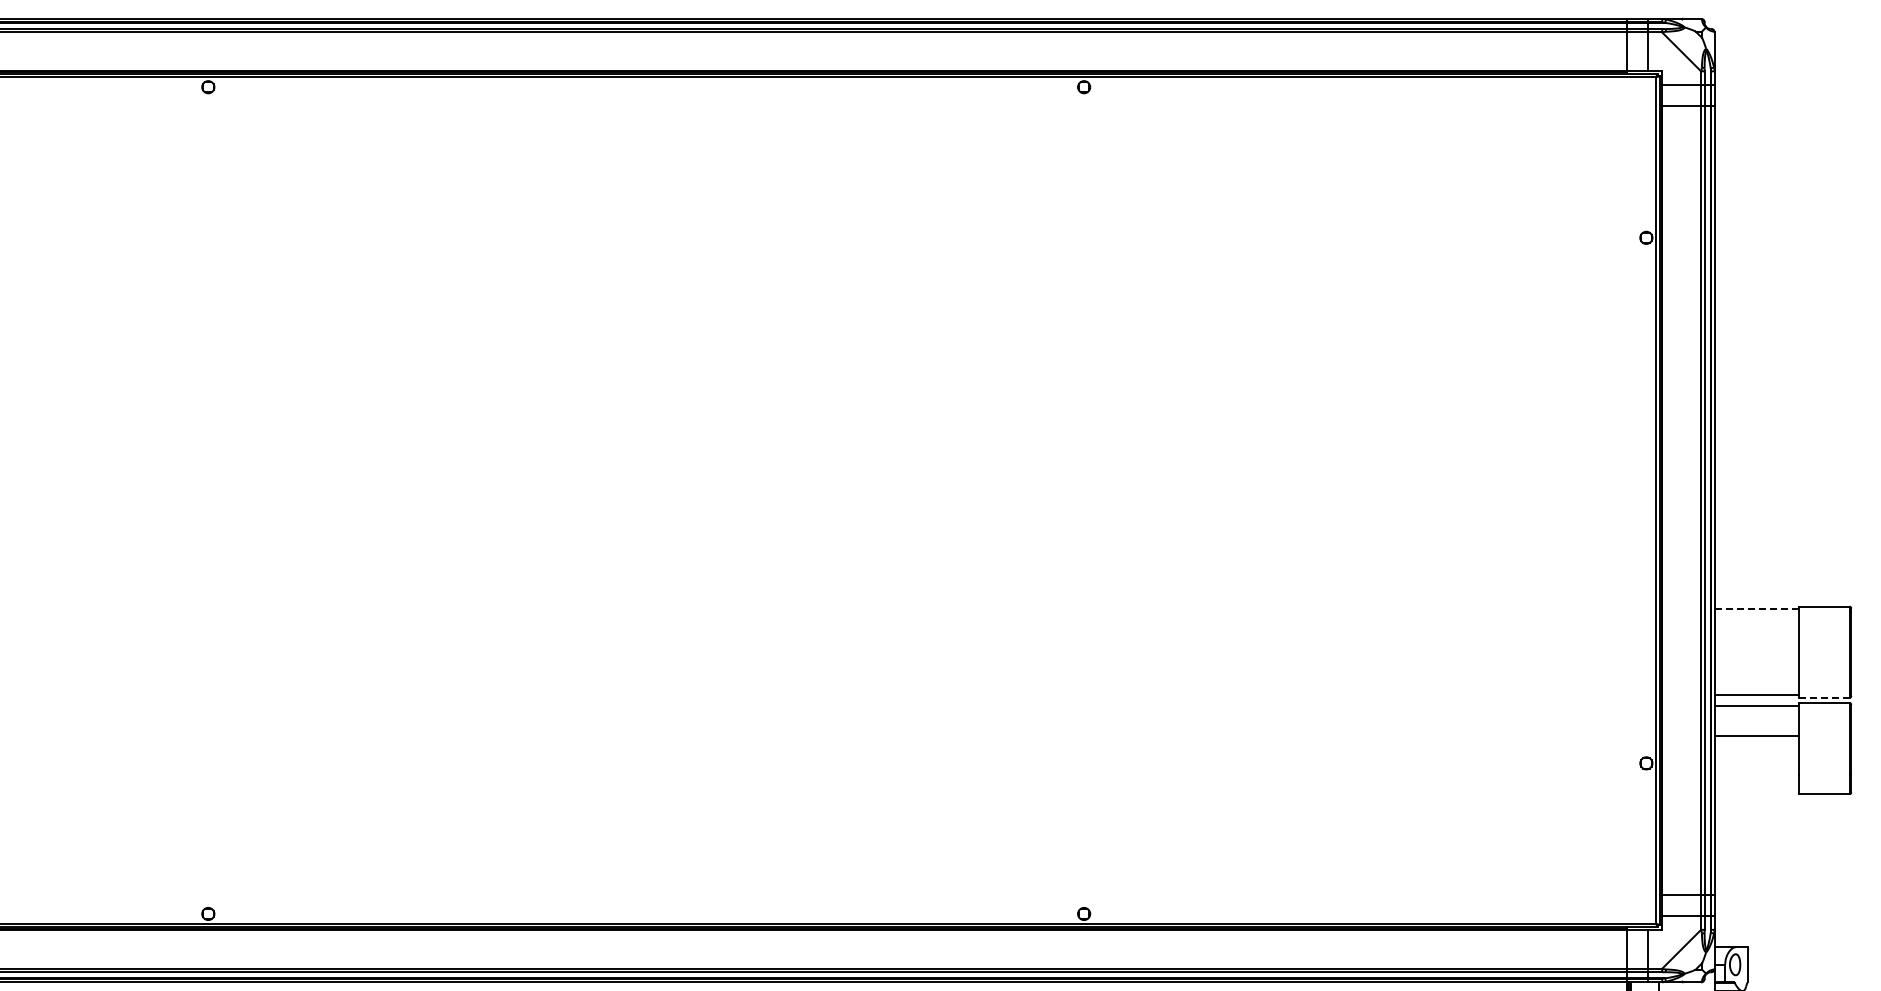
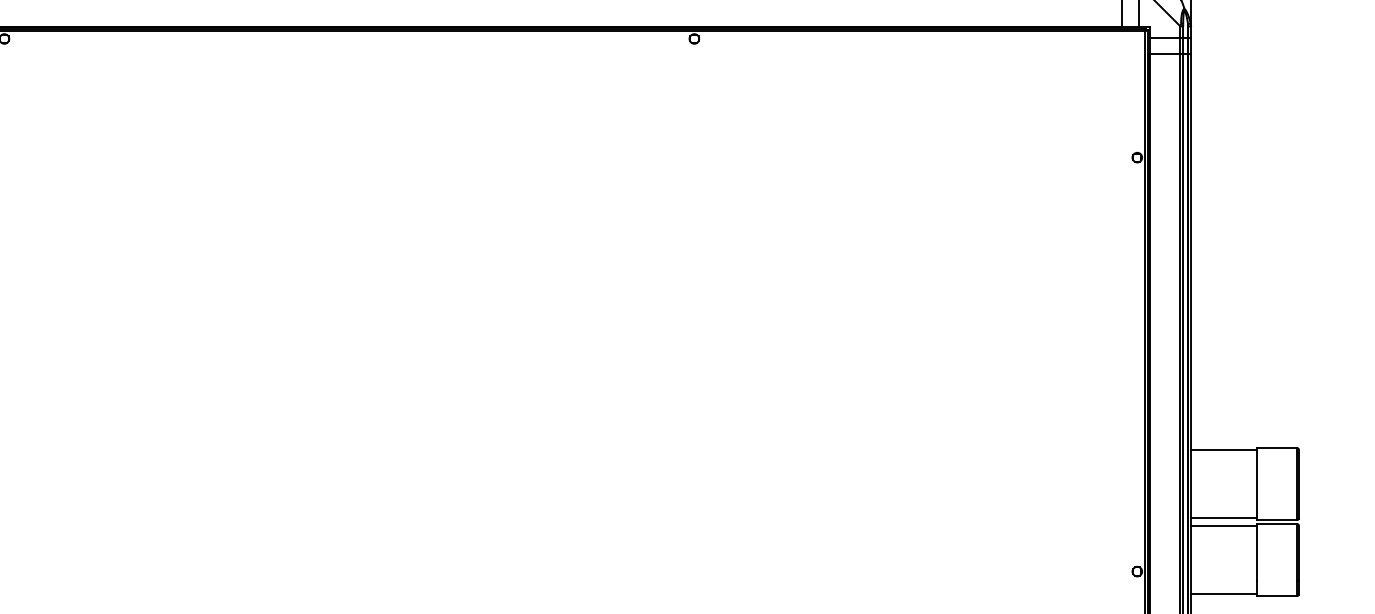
line: (1756, 609) -> (1224, 450), dashed -> solid
line: (1824, 697) -> (1277, 519), dashed -> solid
line: (1756, 735) -> (1224, 593), moved

